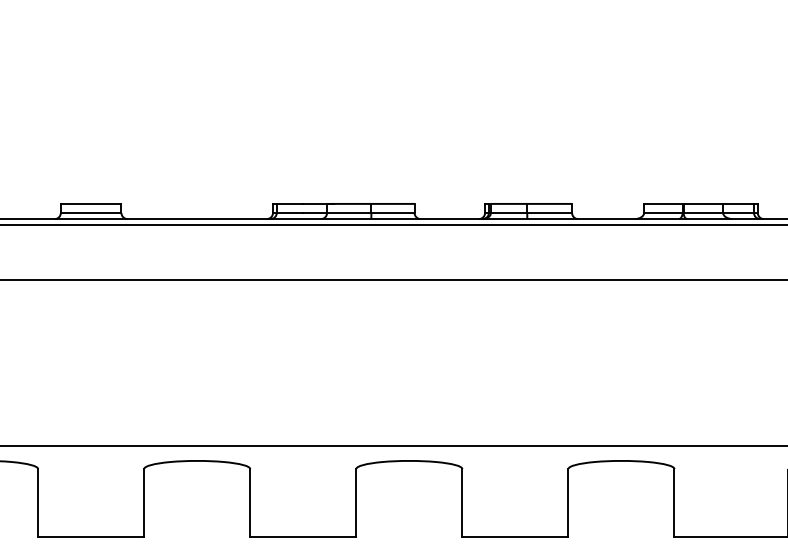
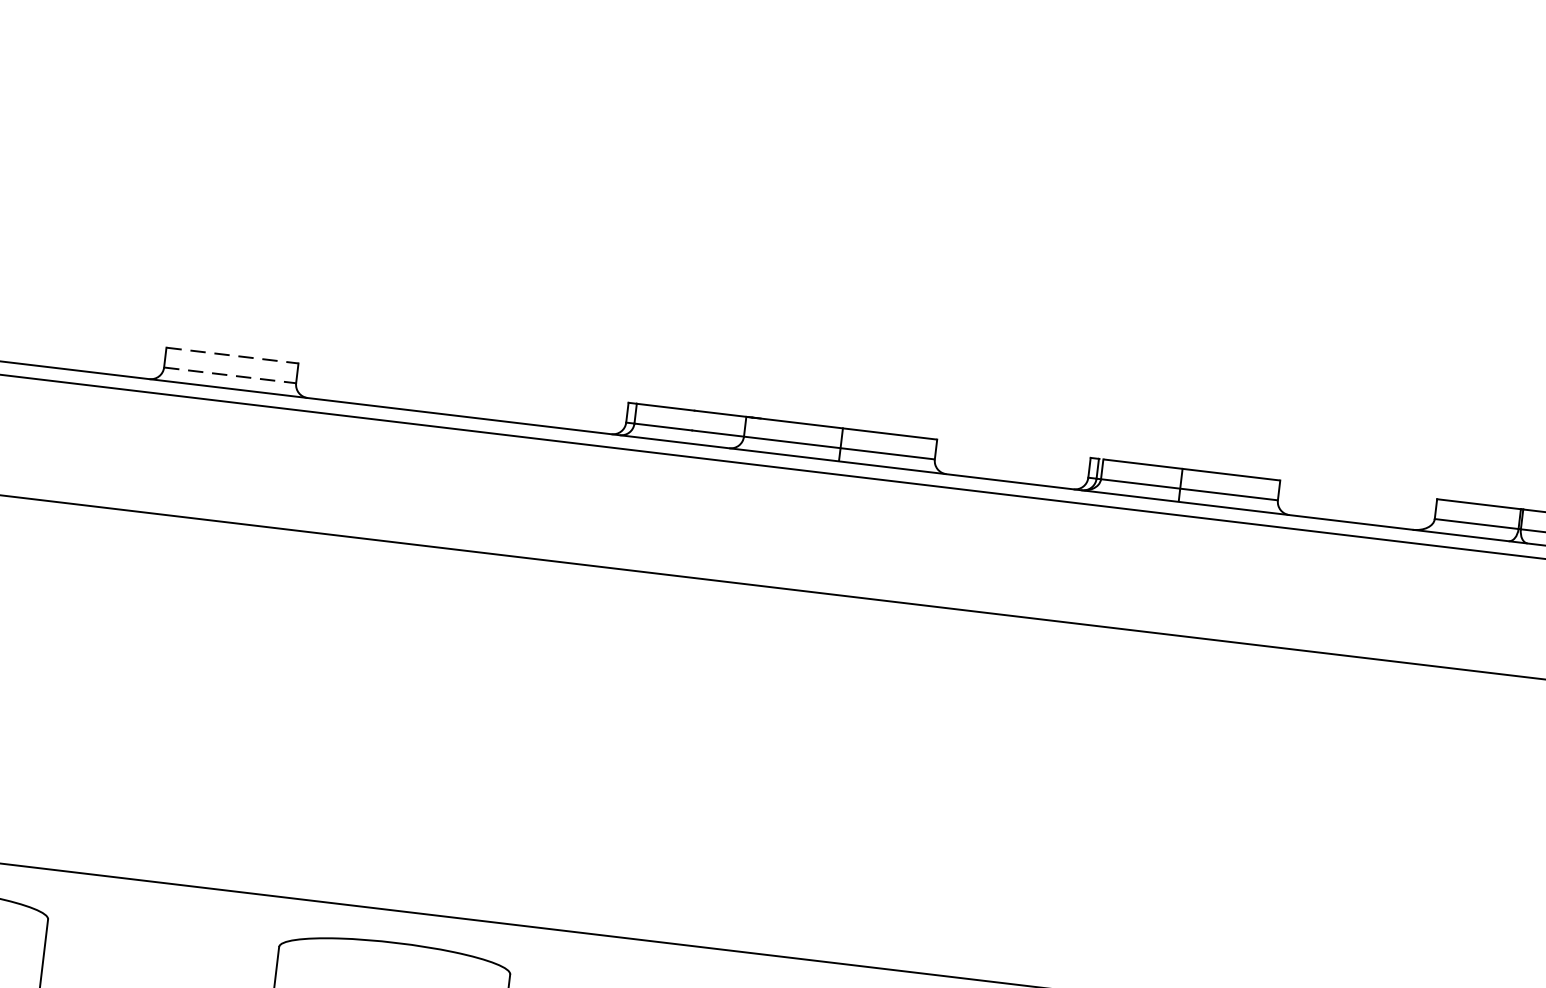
line: (91, 203) -> (233, 354), solid -> dashed
line: (91, 213) -> (230, 376), solid -> dashed

